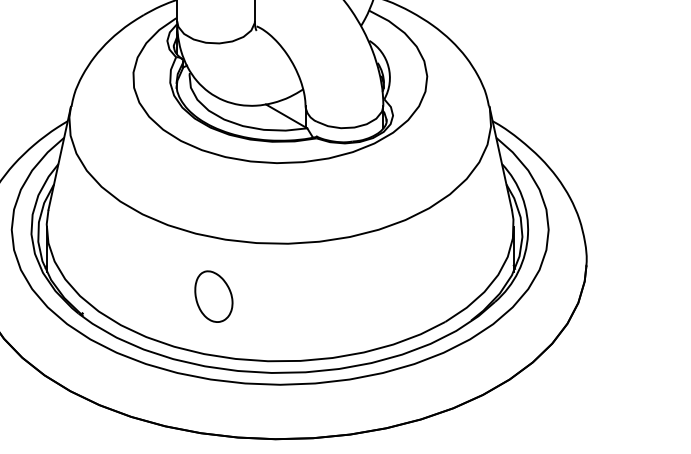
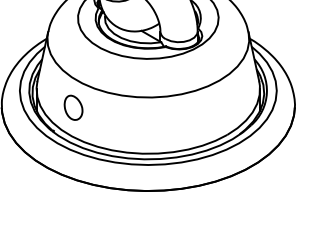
part: (213, 295) -> (73, 107), moved

